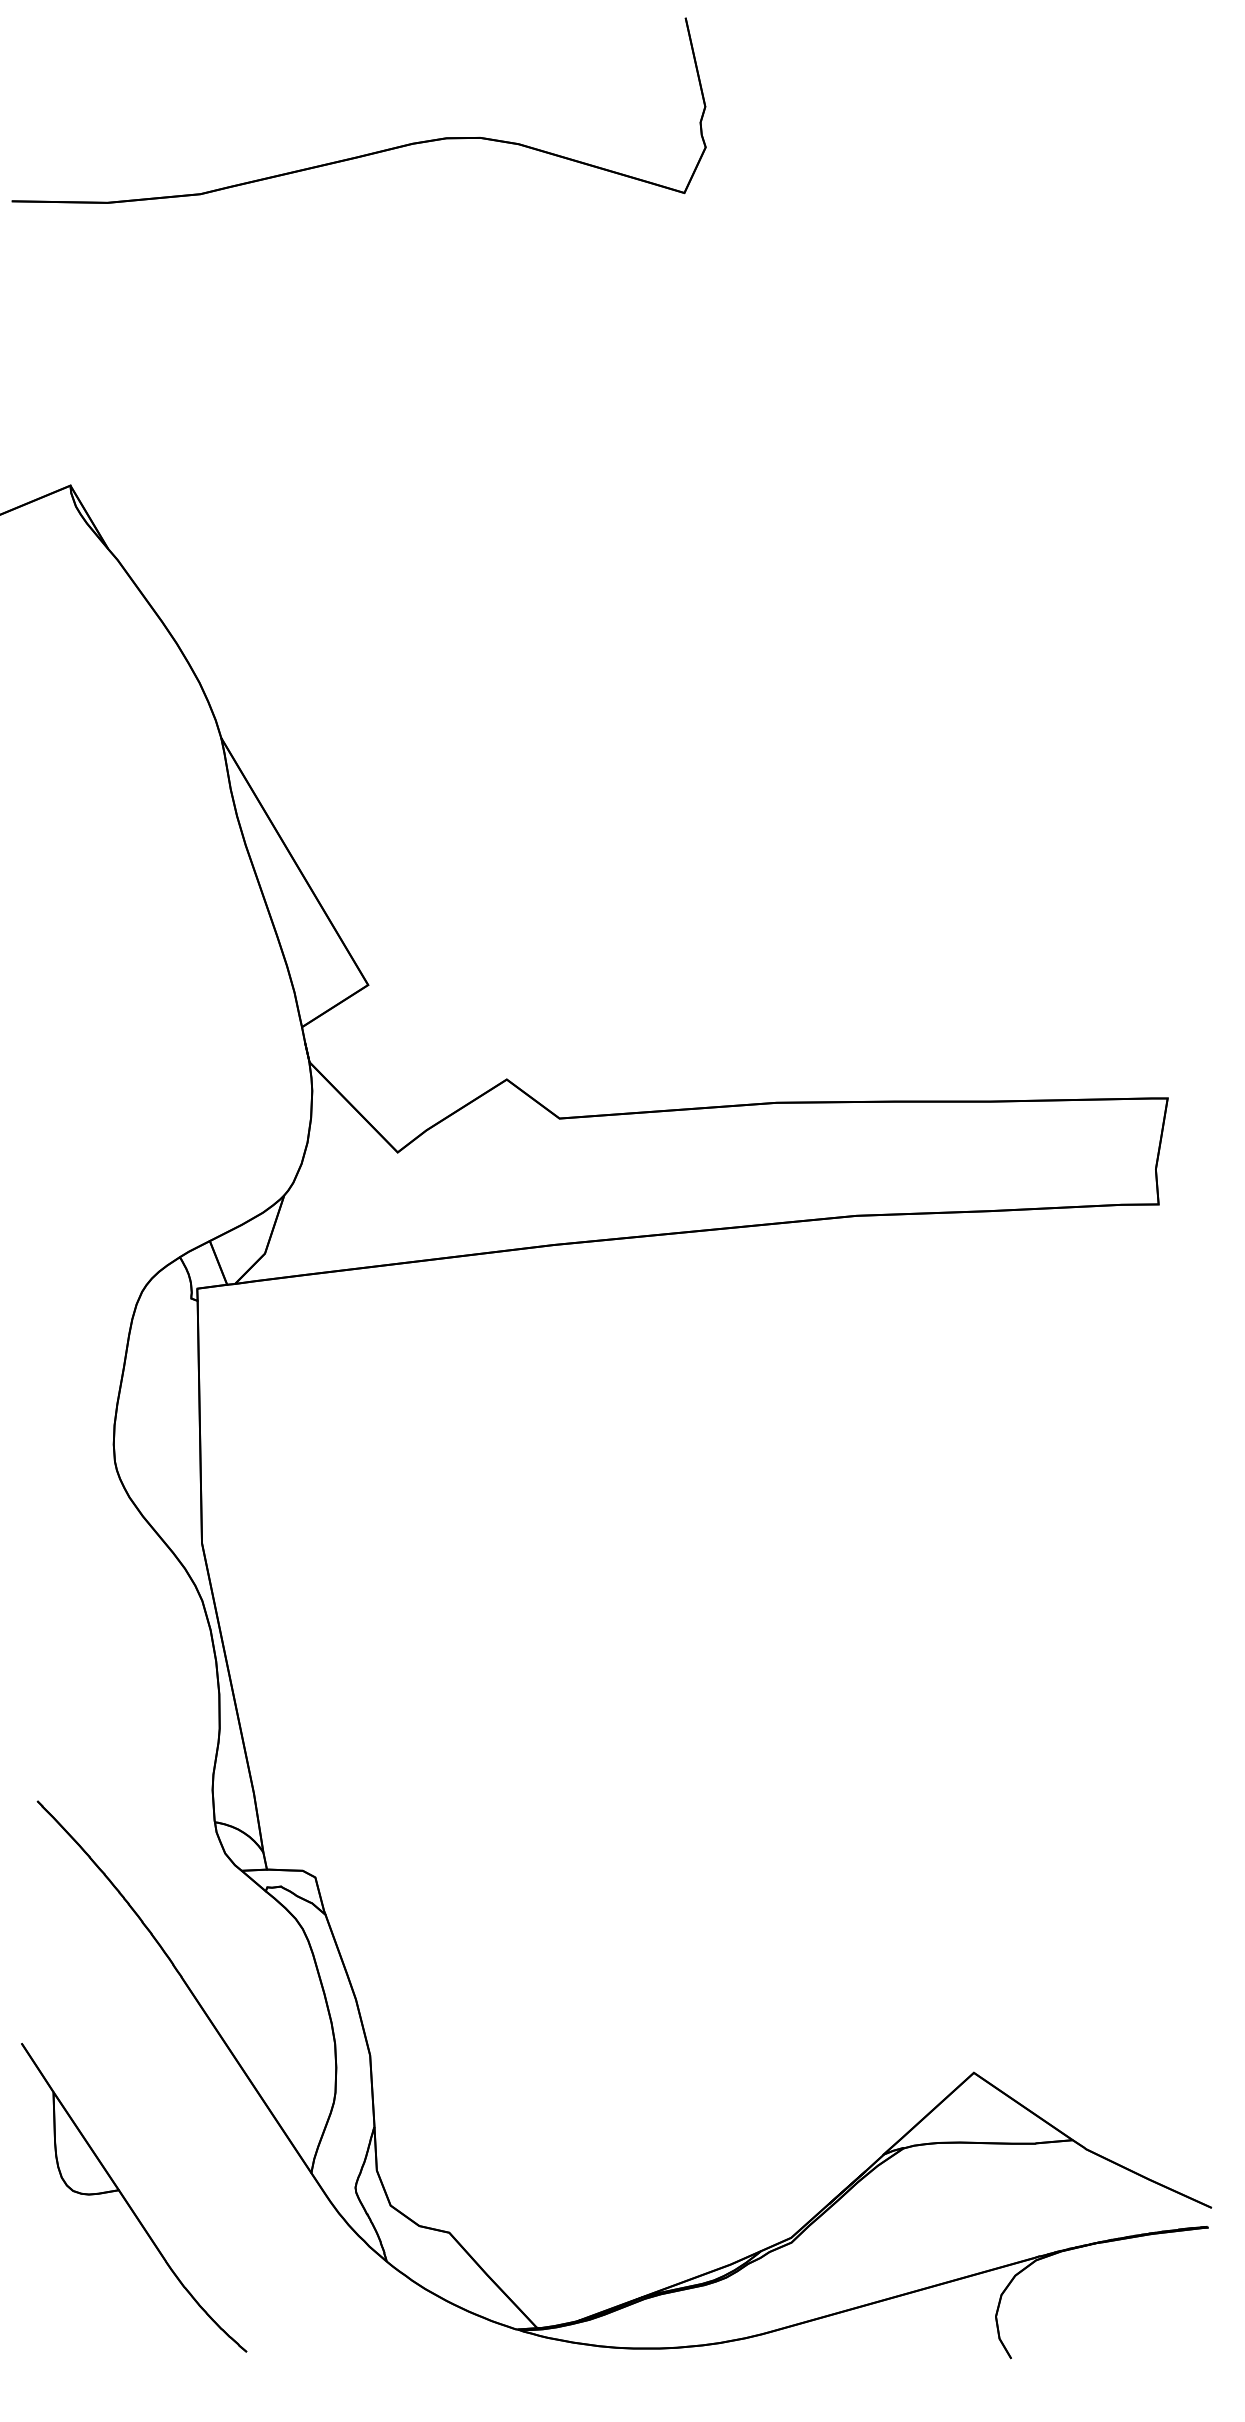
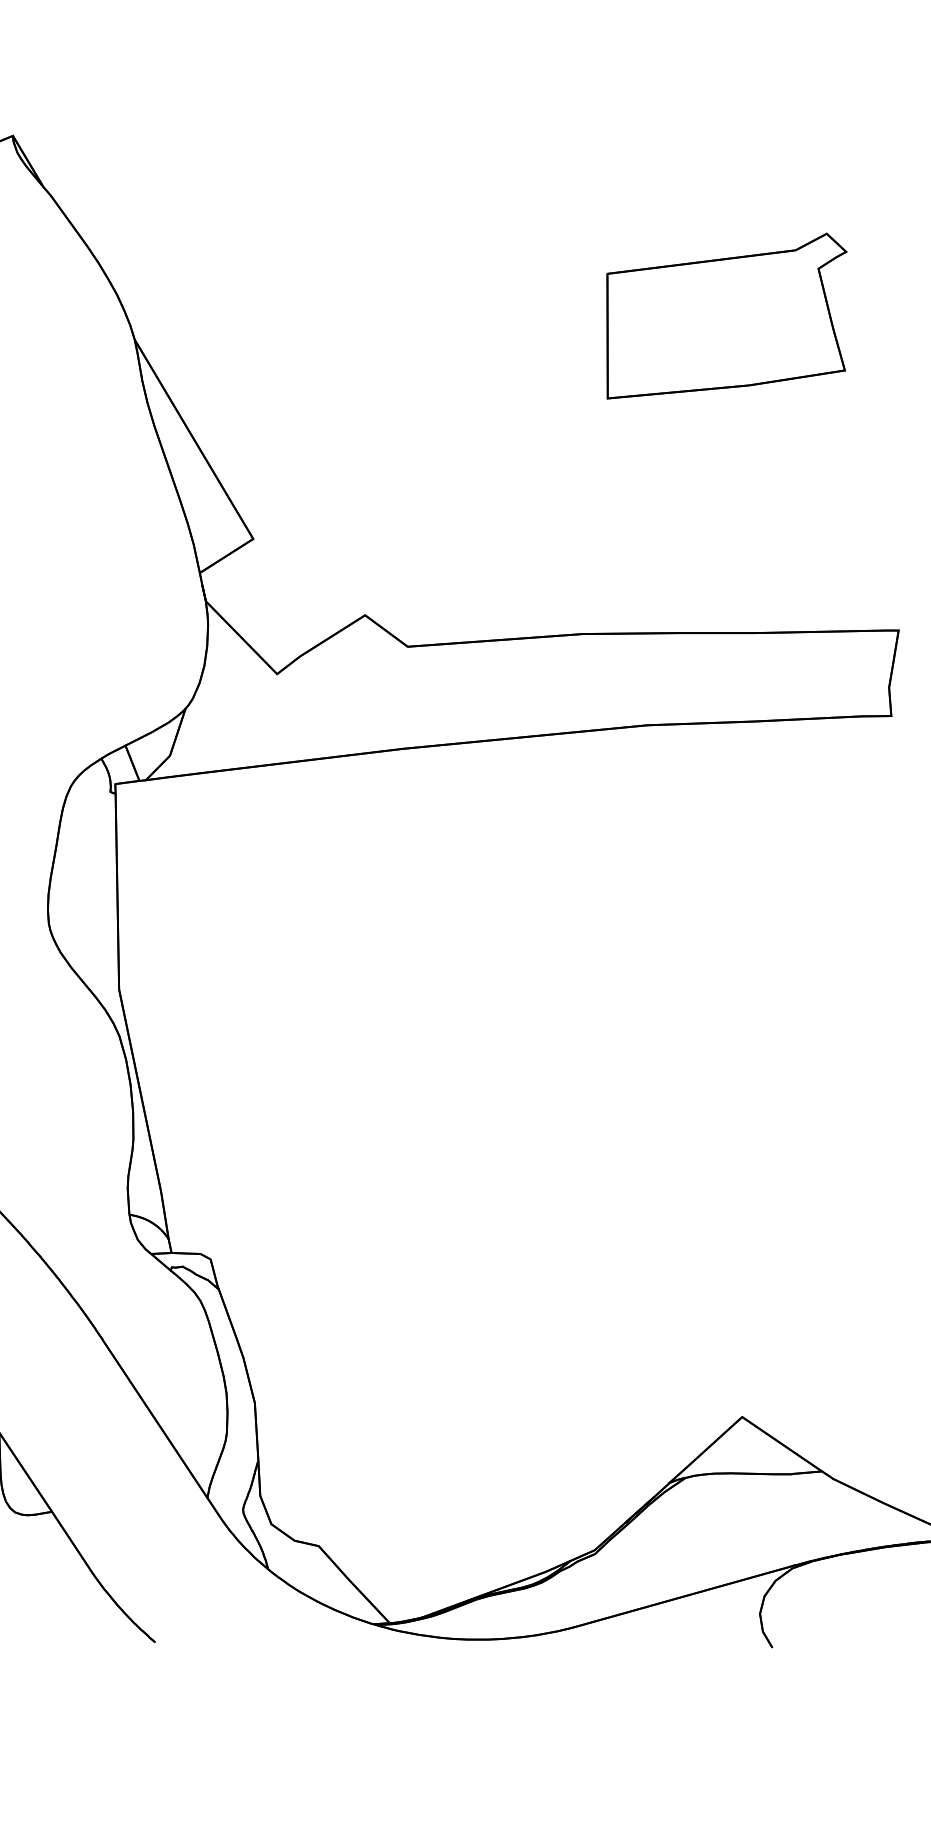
part: (955, 708) -> (727, 315), added

